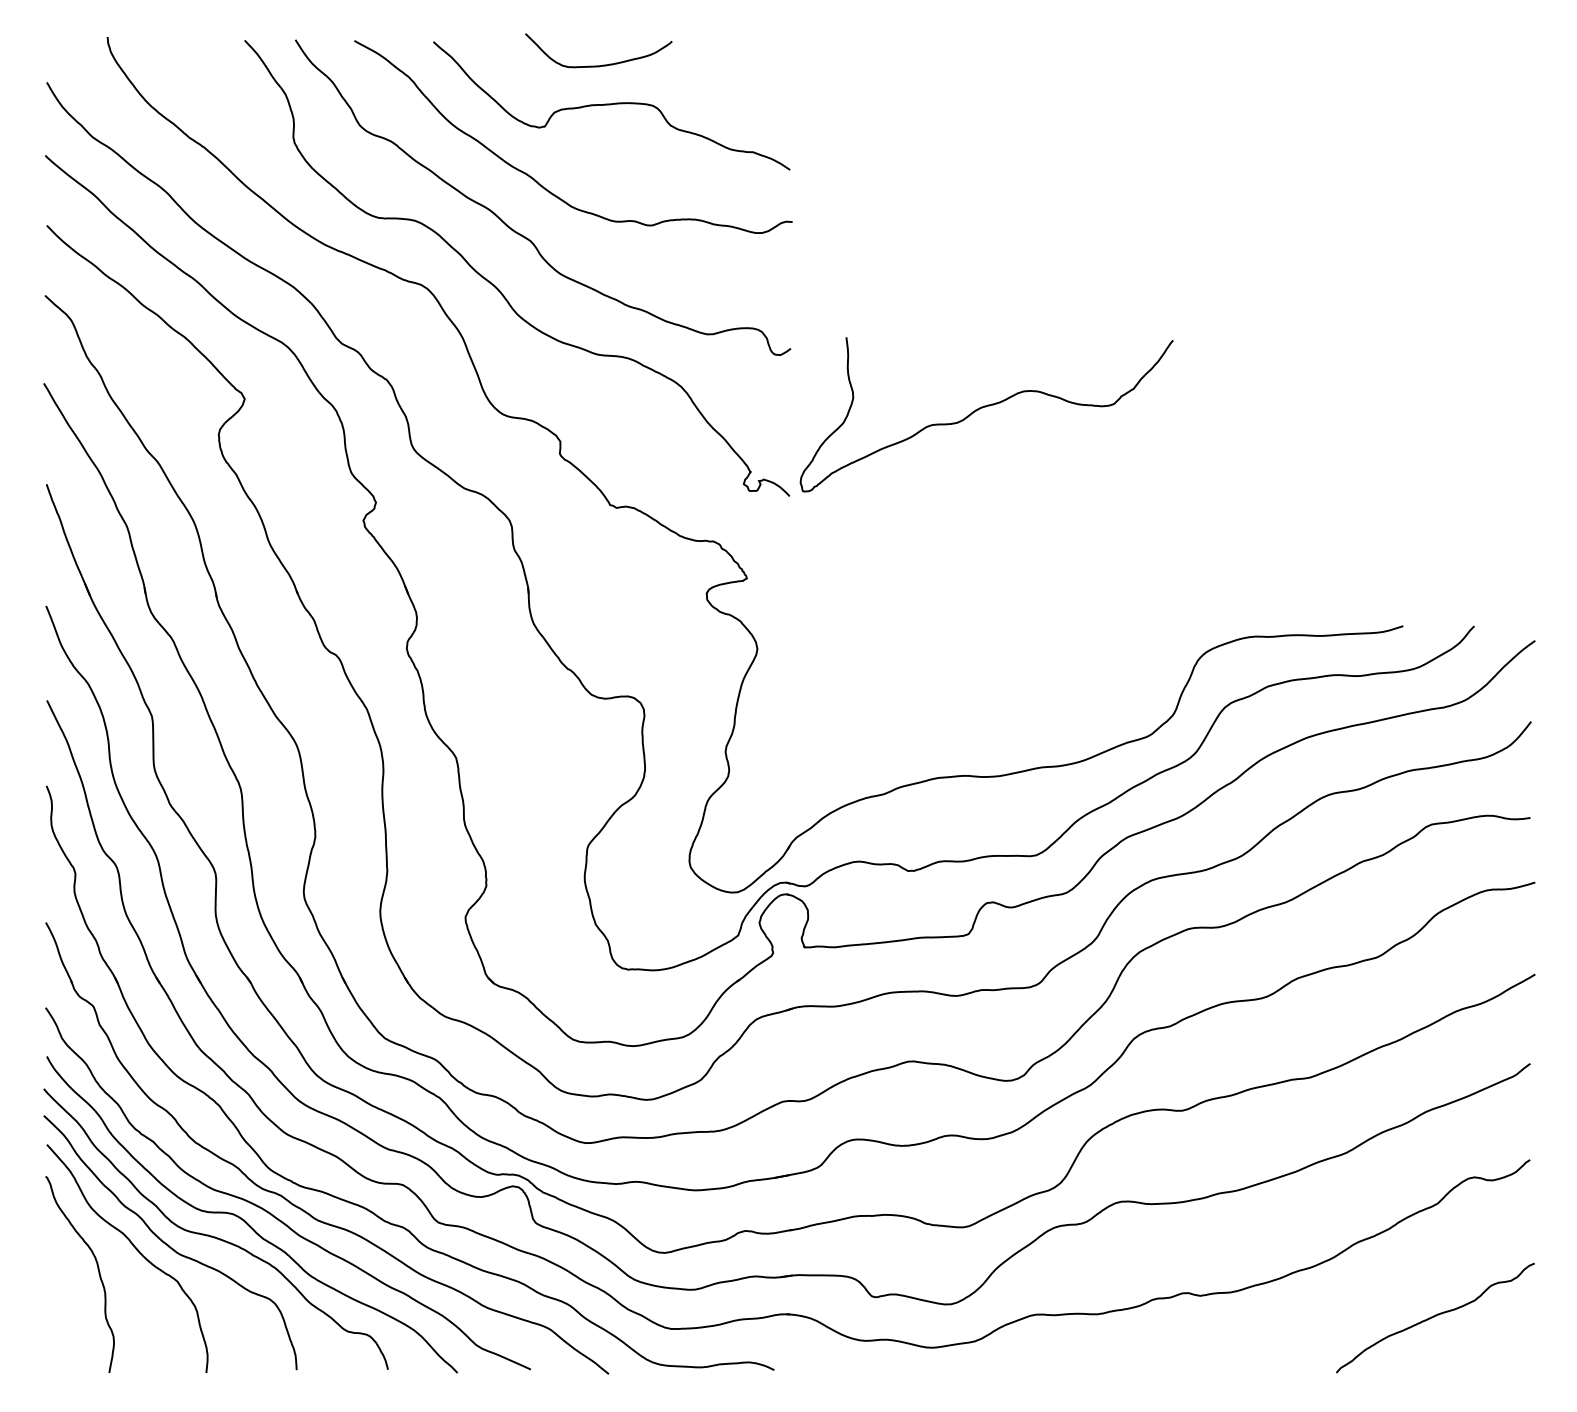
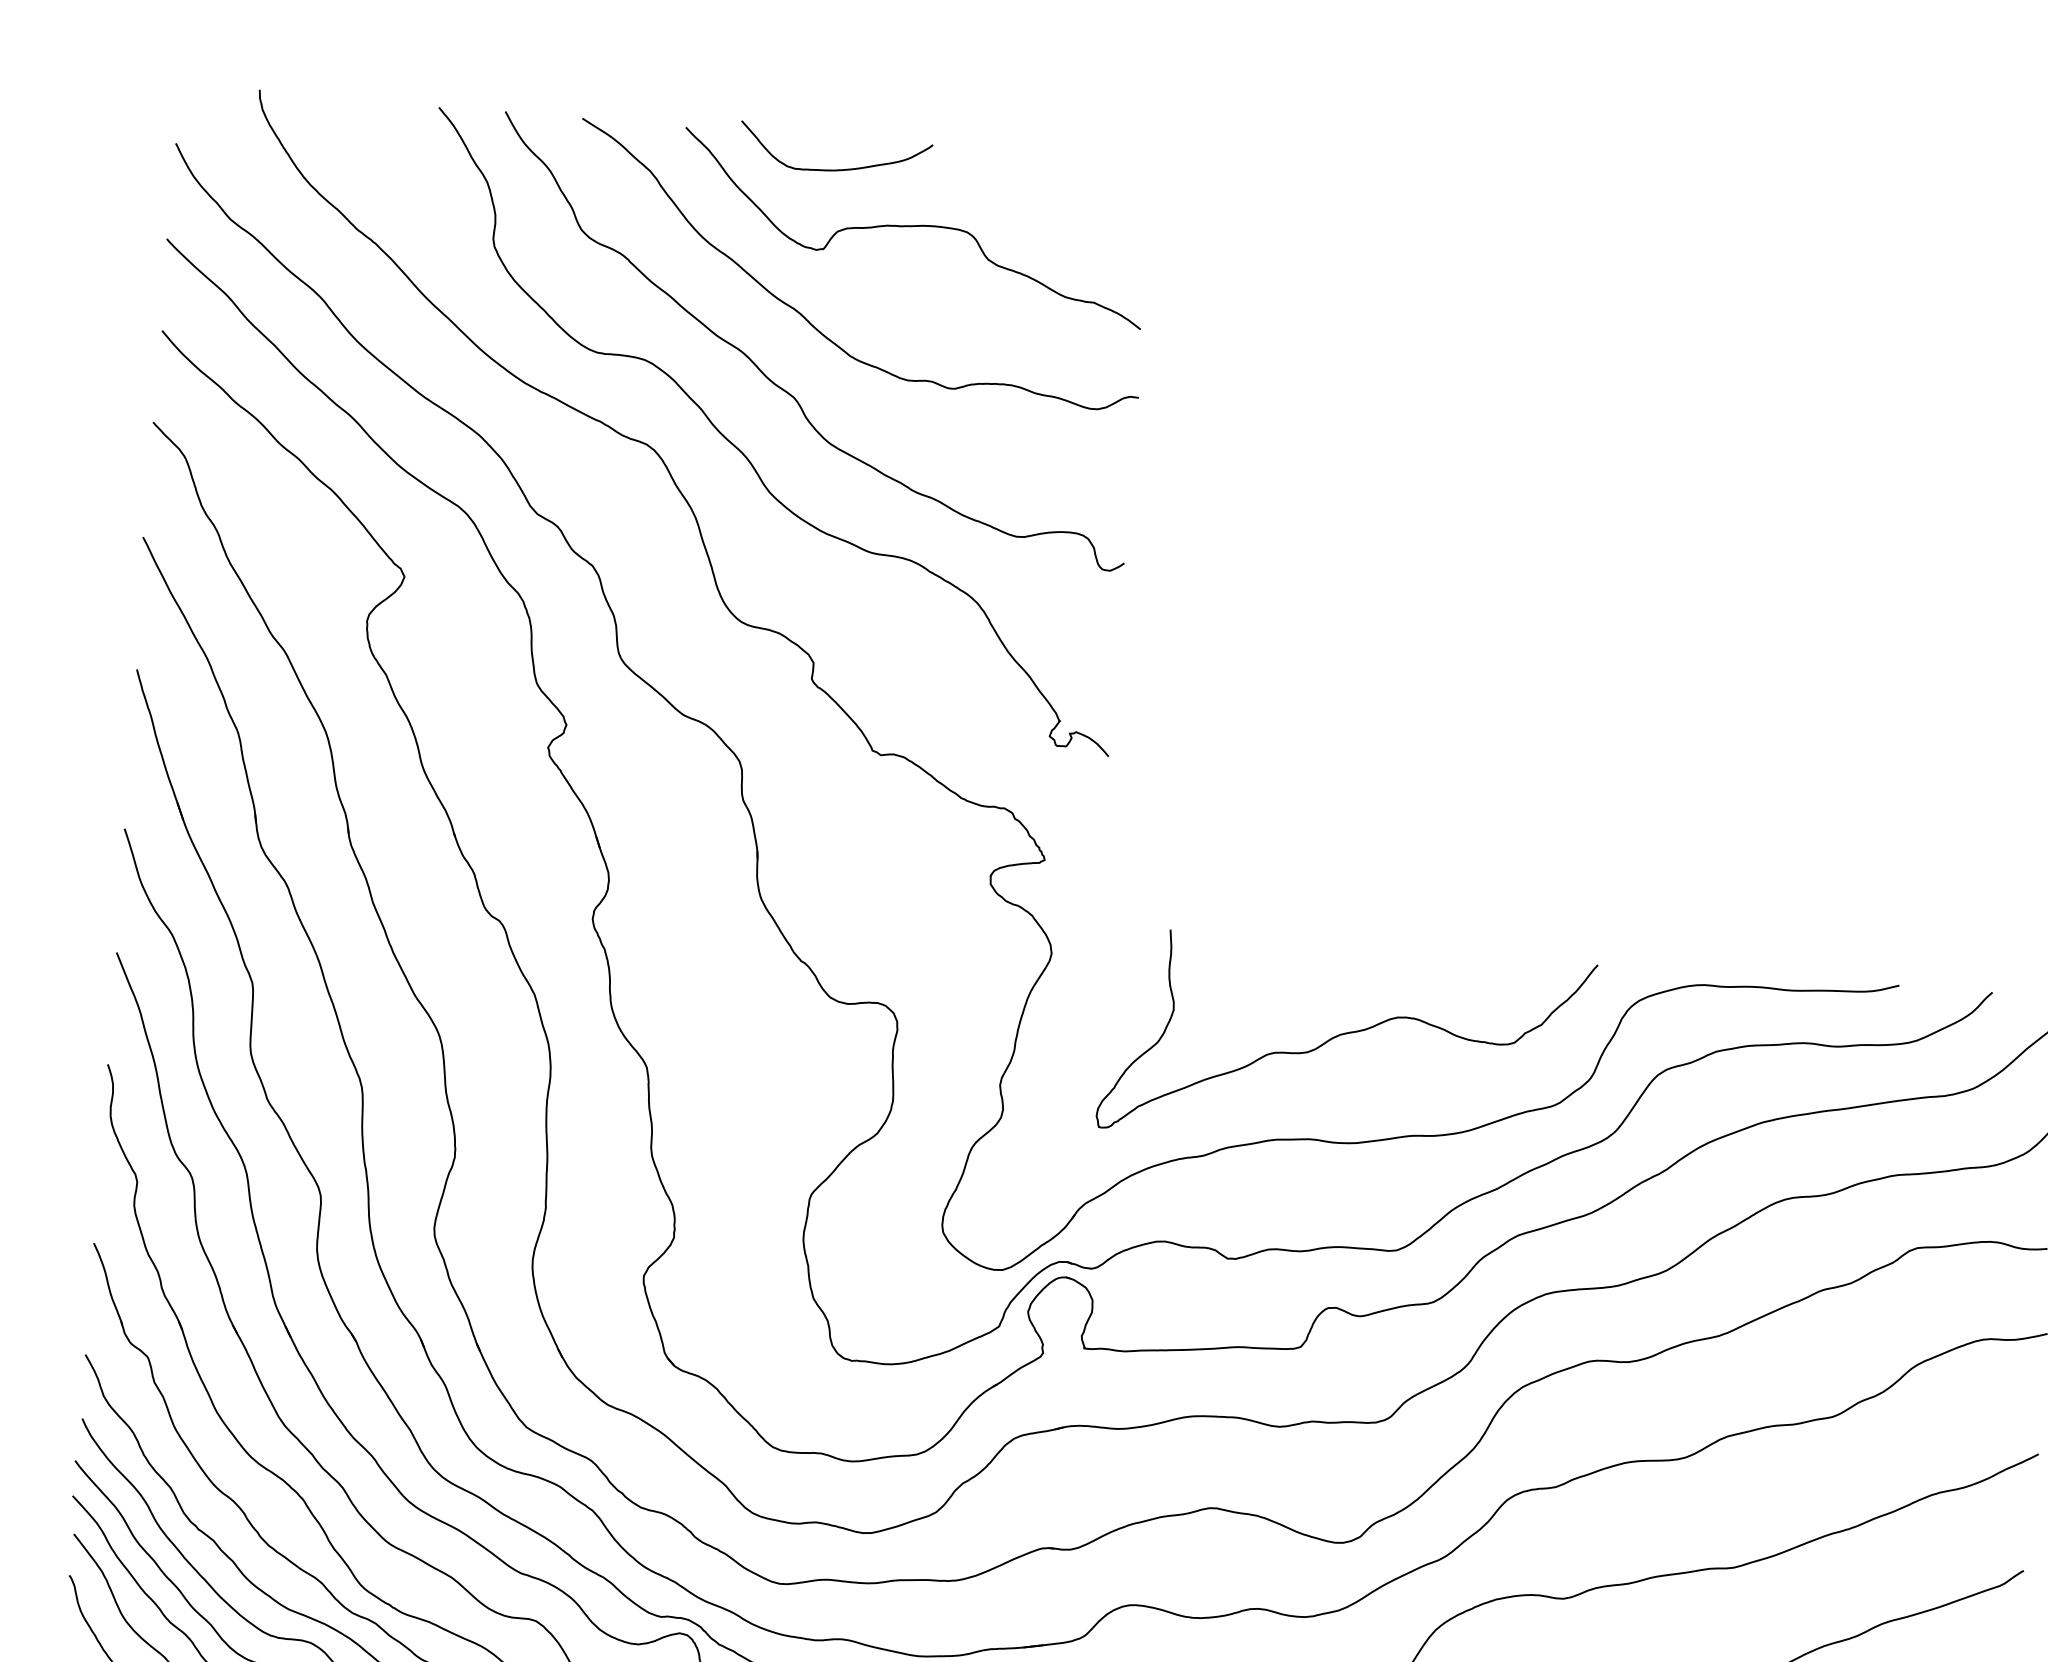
curve: (602, 64) -> (839, 168), moved
curve: (986, 407) -> (1347, 1035), moved

